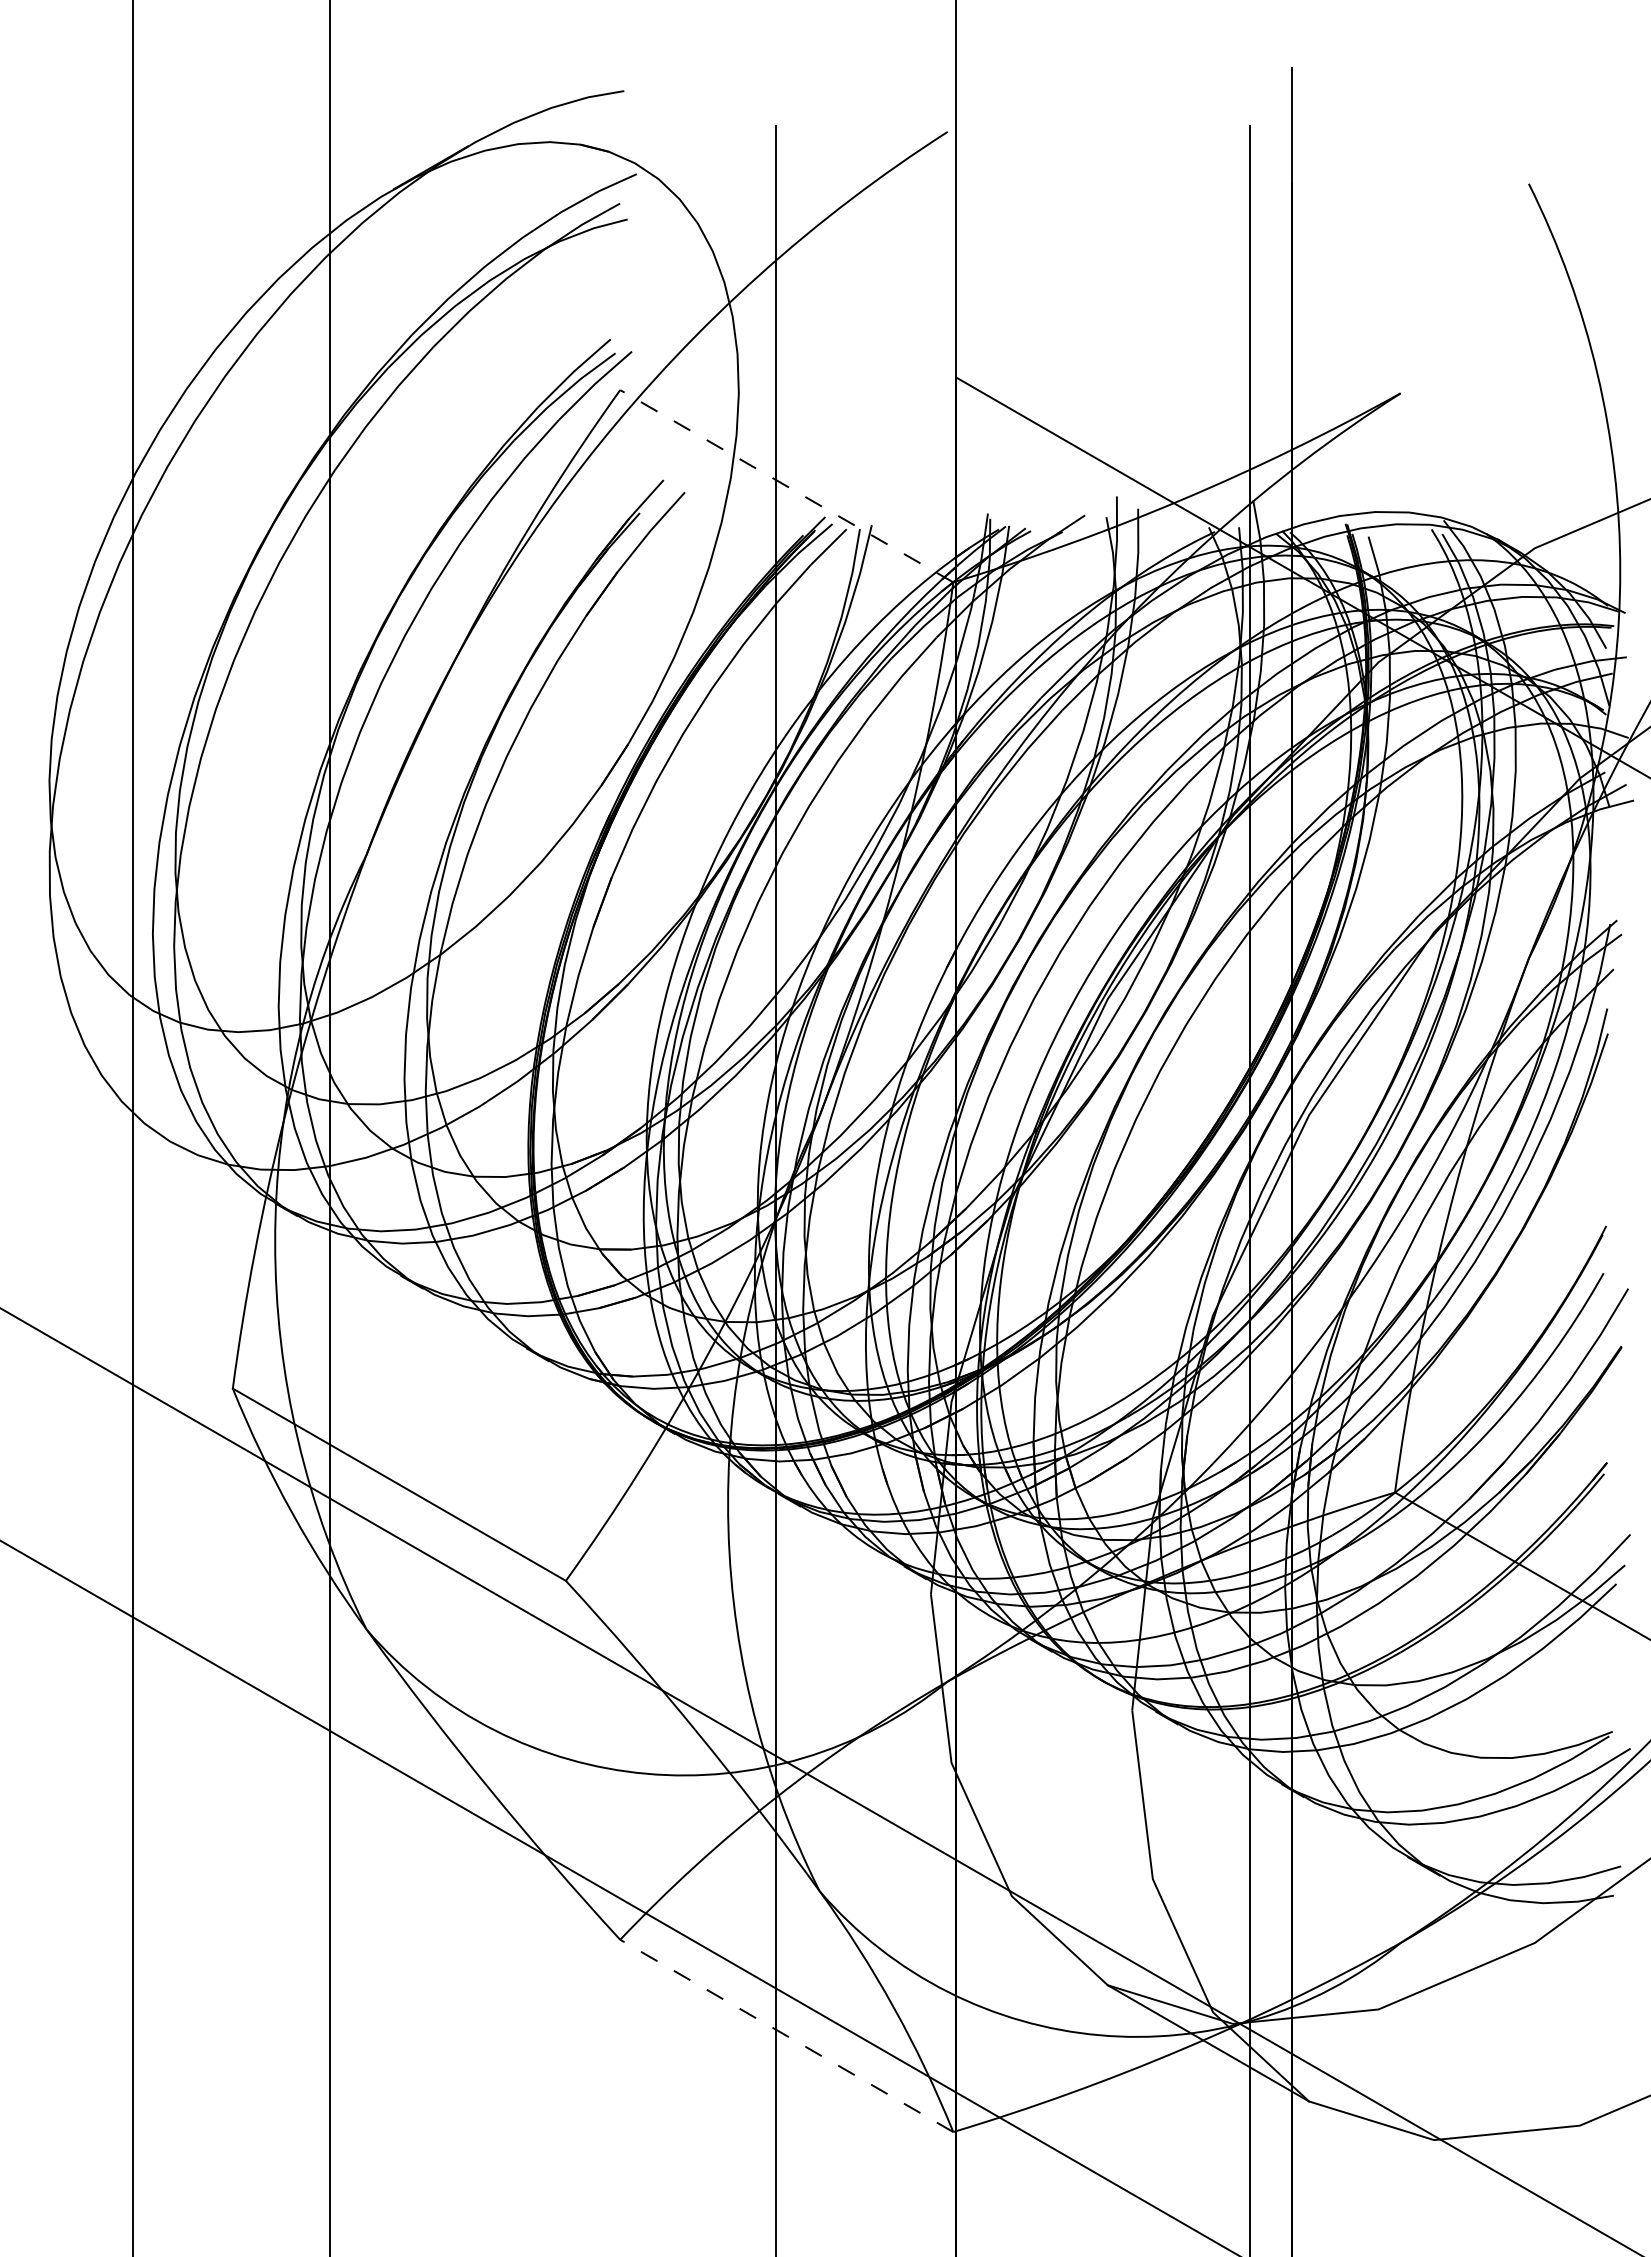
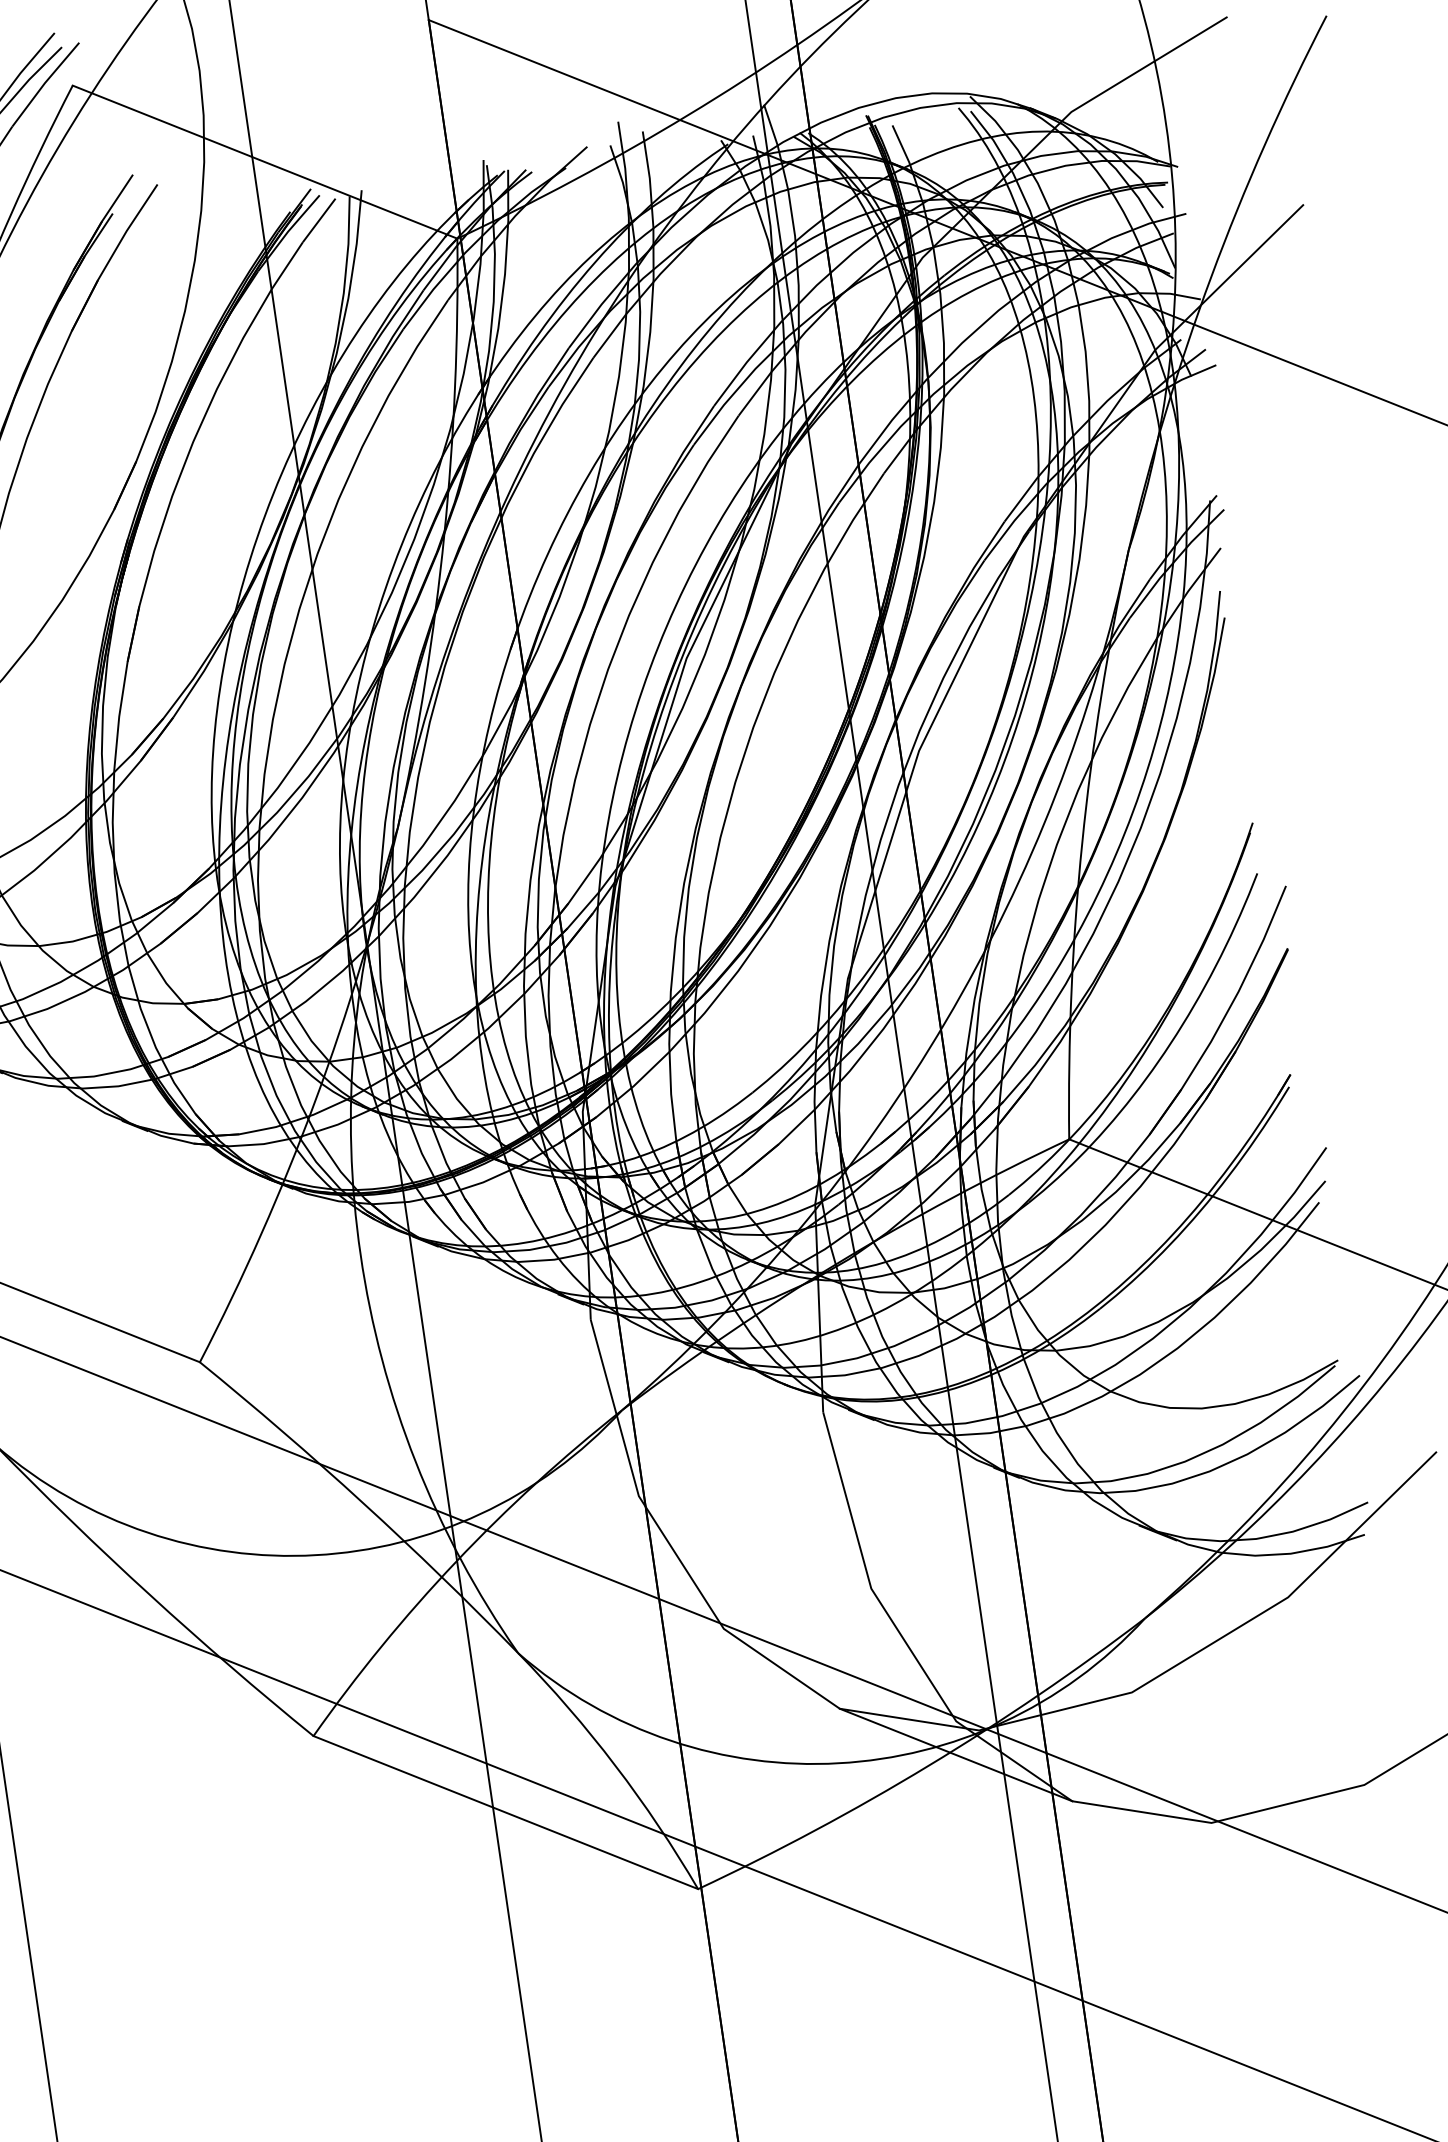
line: (786, 485) -> (264, 161), dashed -> solid
line: (786, 2035) -> (505, 1812), dashed -> solid

